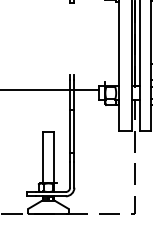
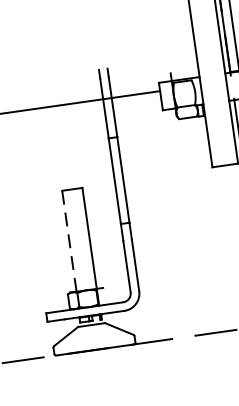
line: (43, 158) -> (69, 242), solid -> dashed

